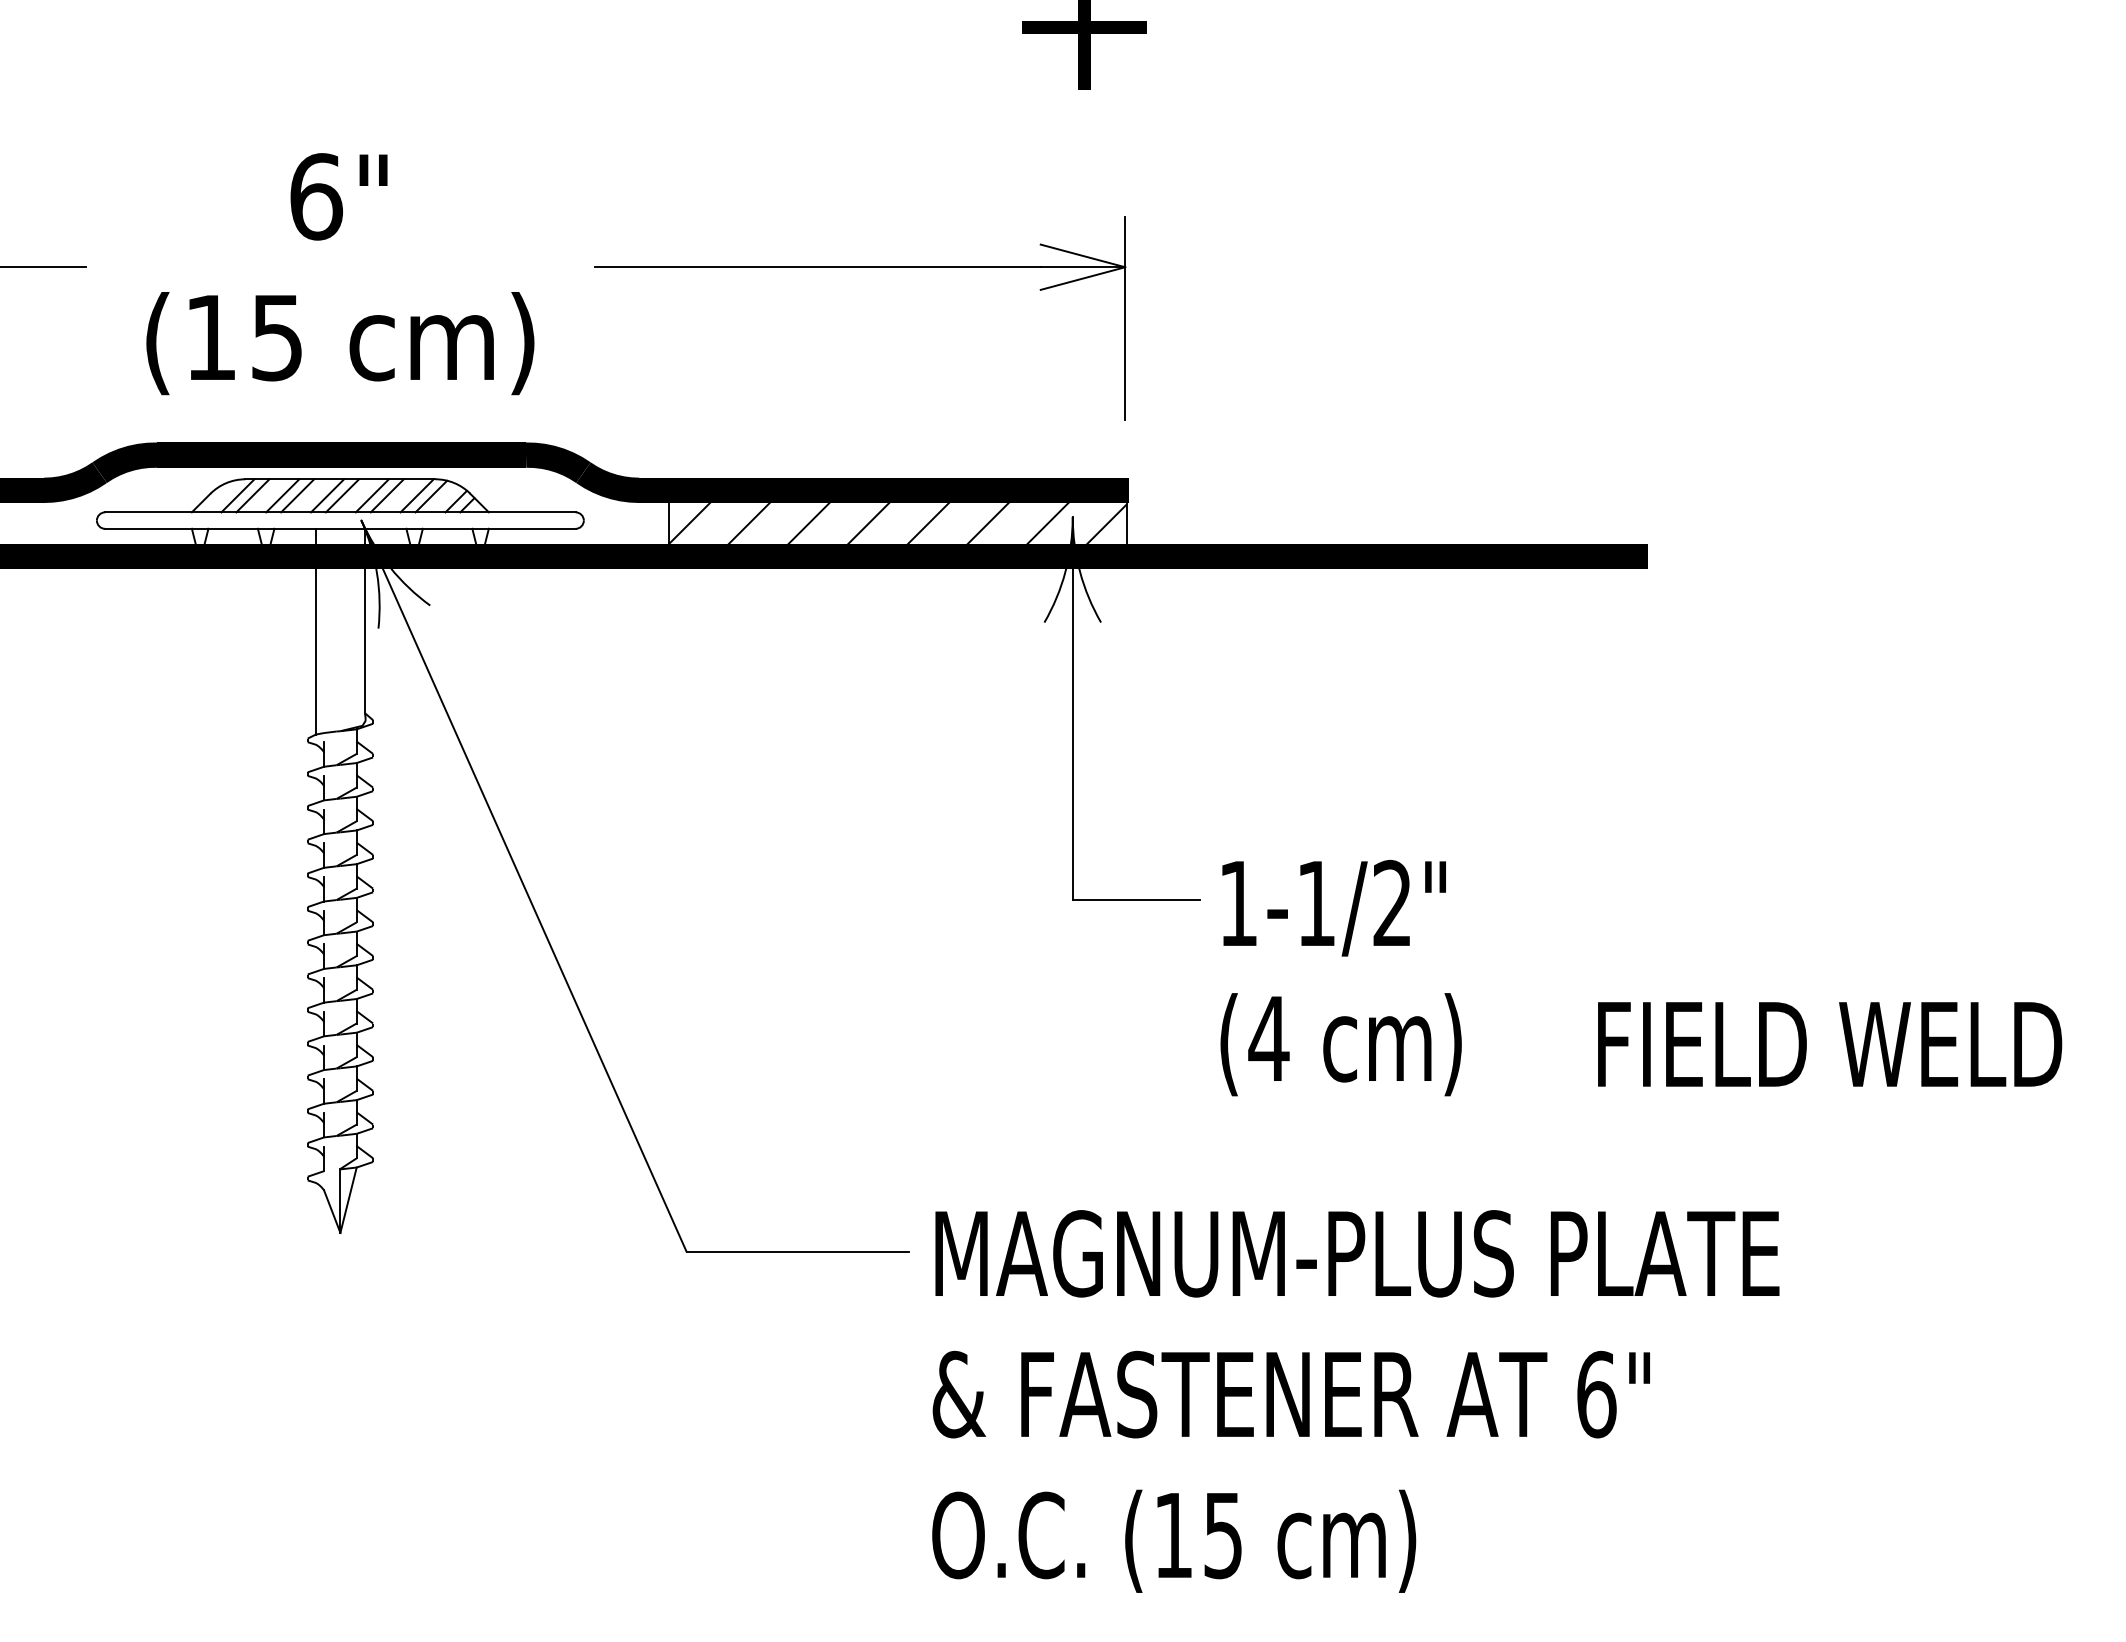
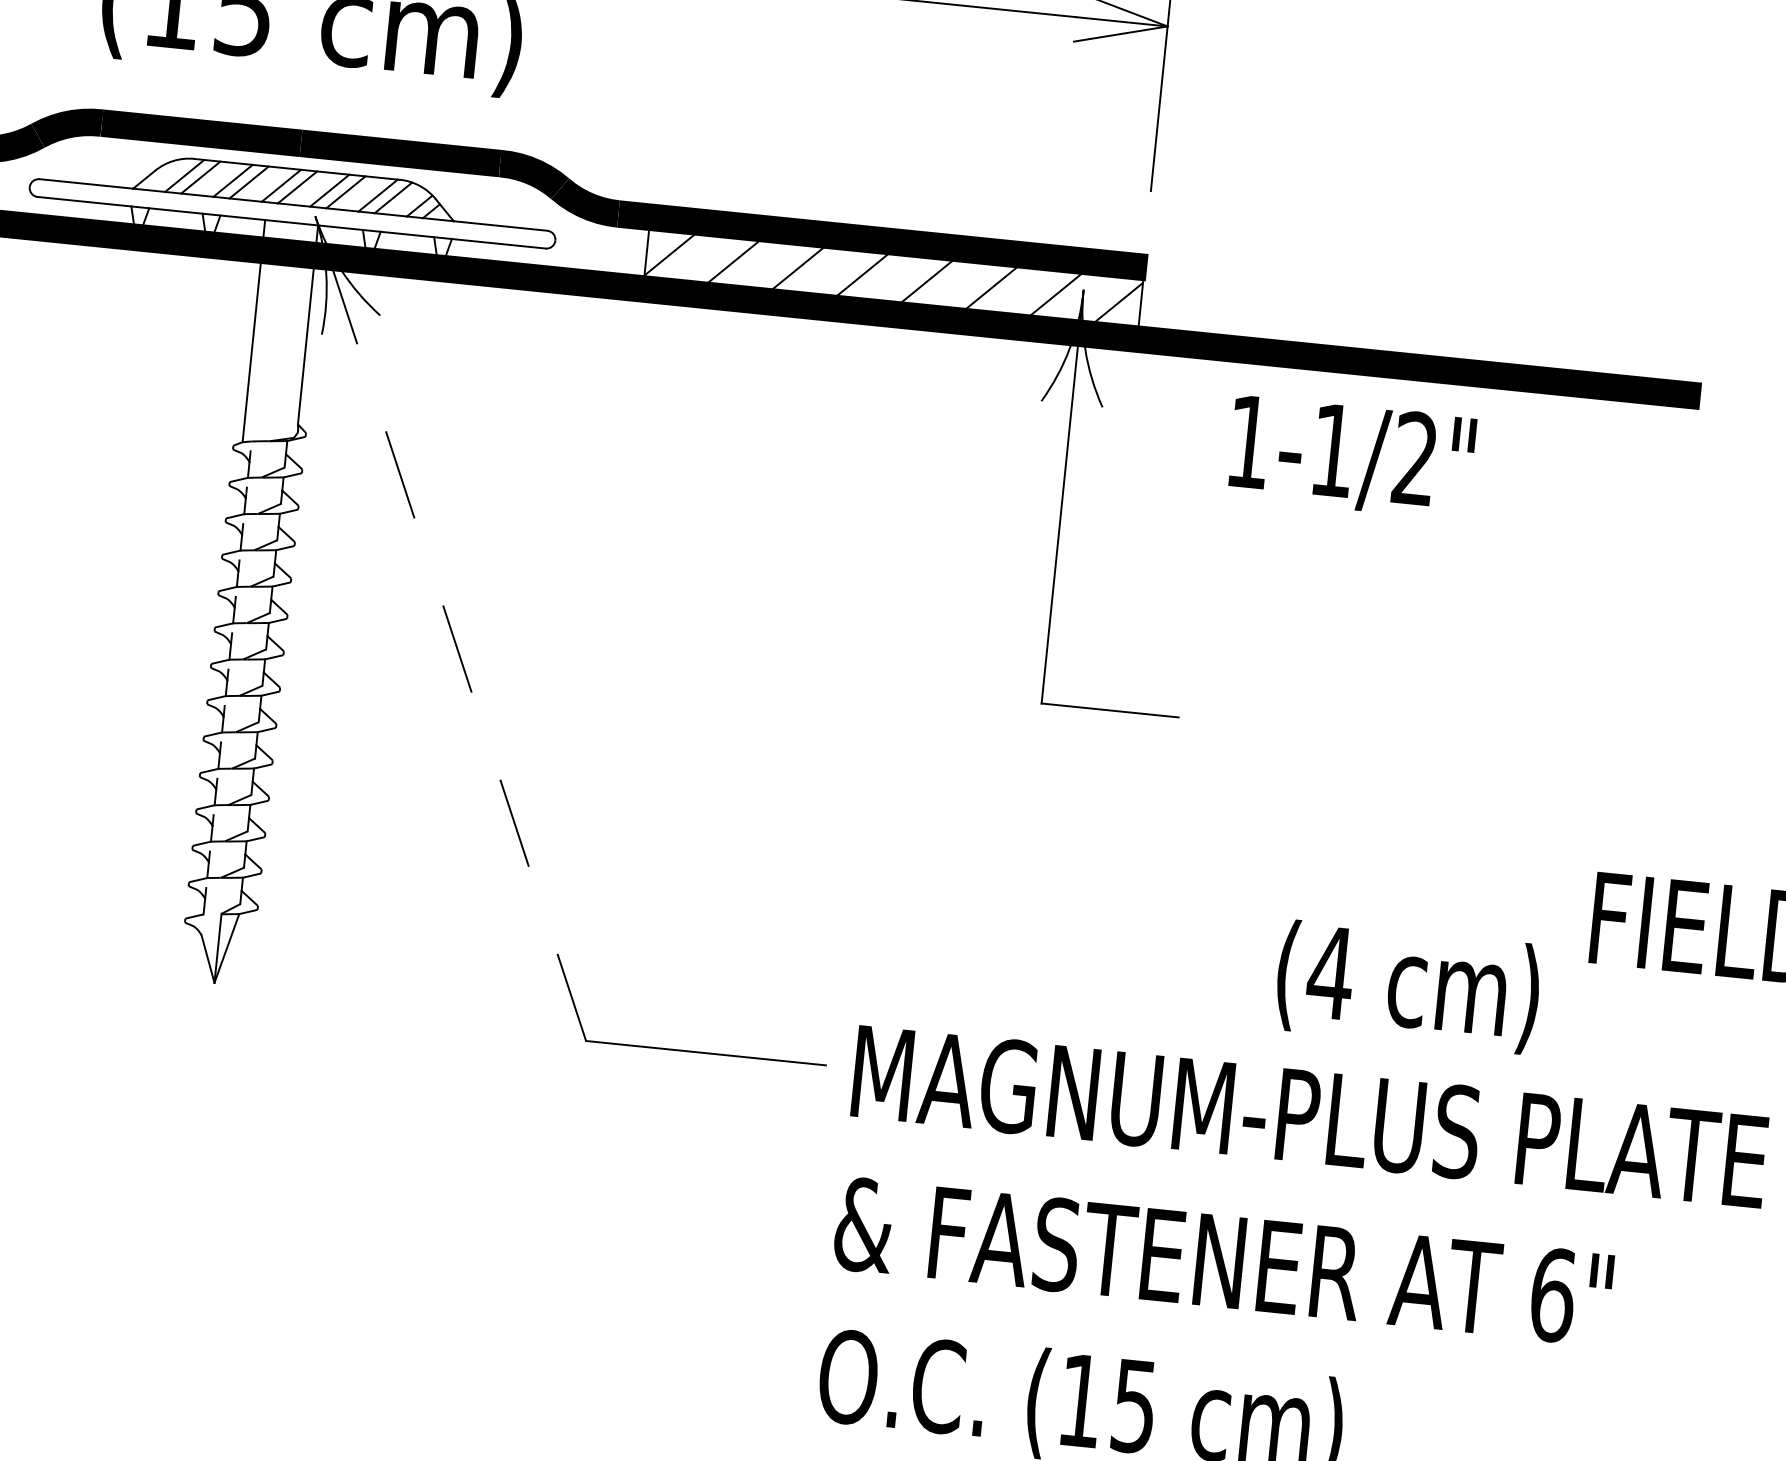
line: (523, 885) -> (450, 627), solid -> dashed
text: (1333, 907) -> (1351, 456), moved
text: (1340, 1044) -> (1407, 986), moved

